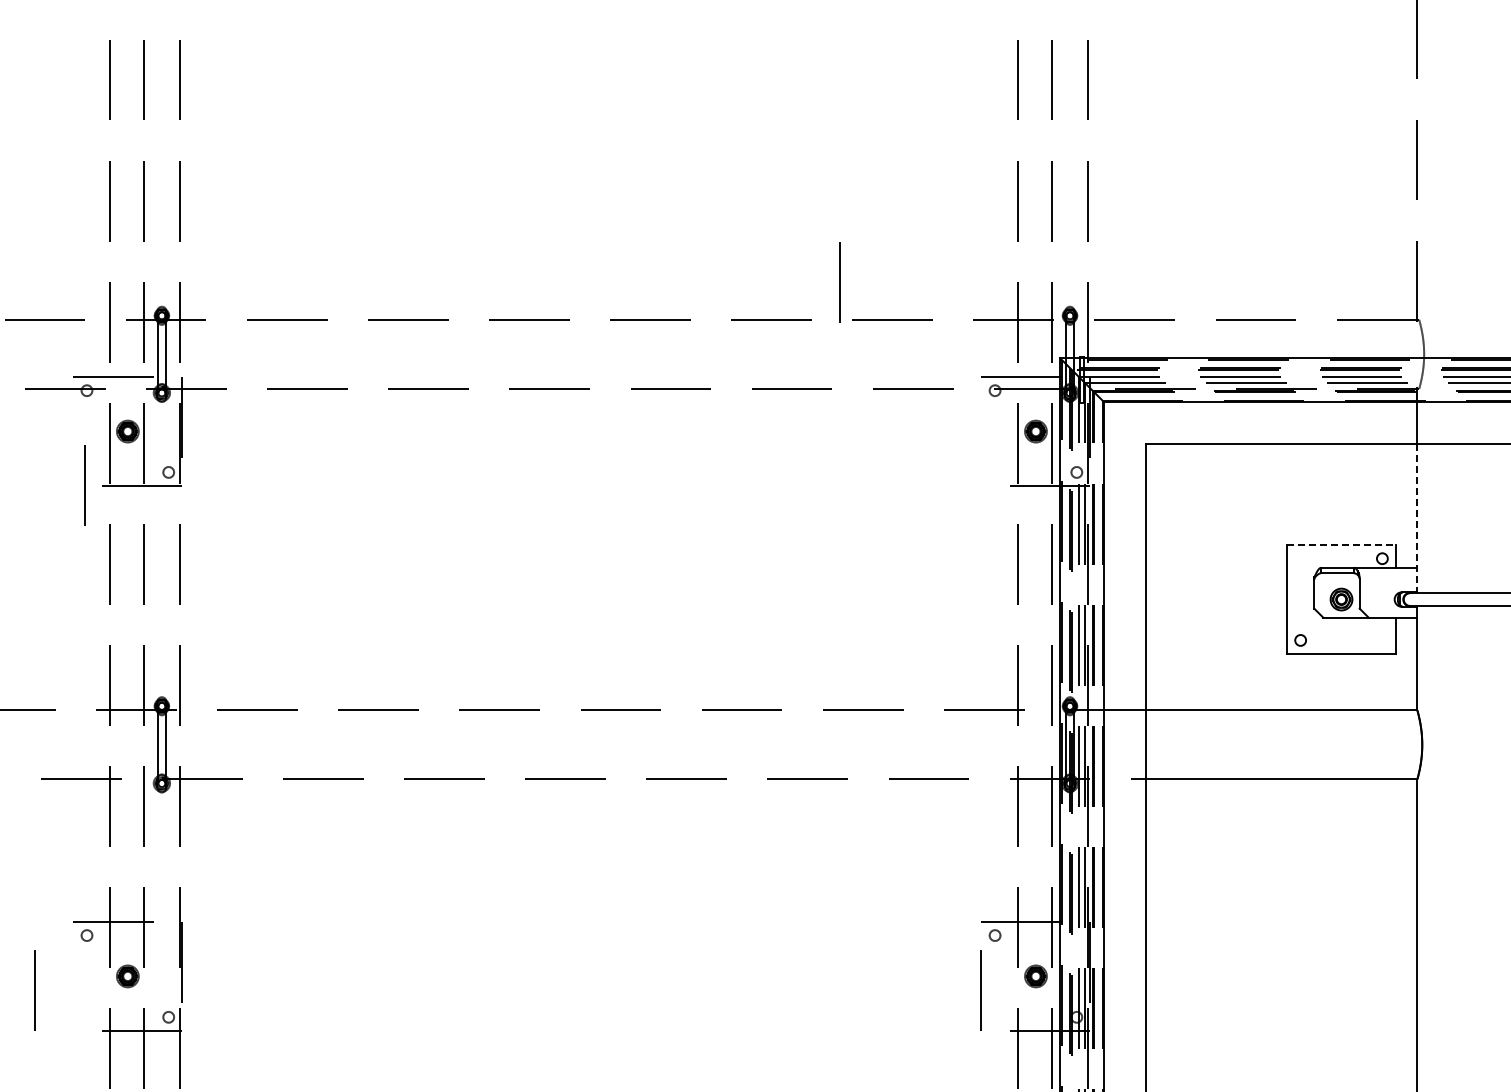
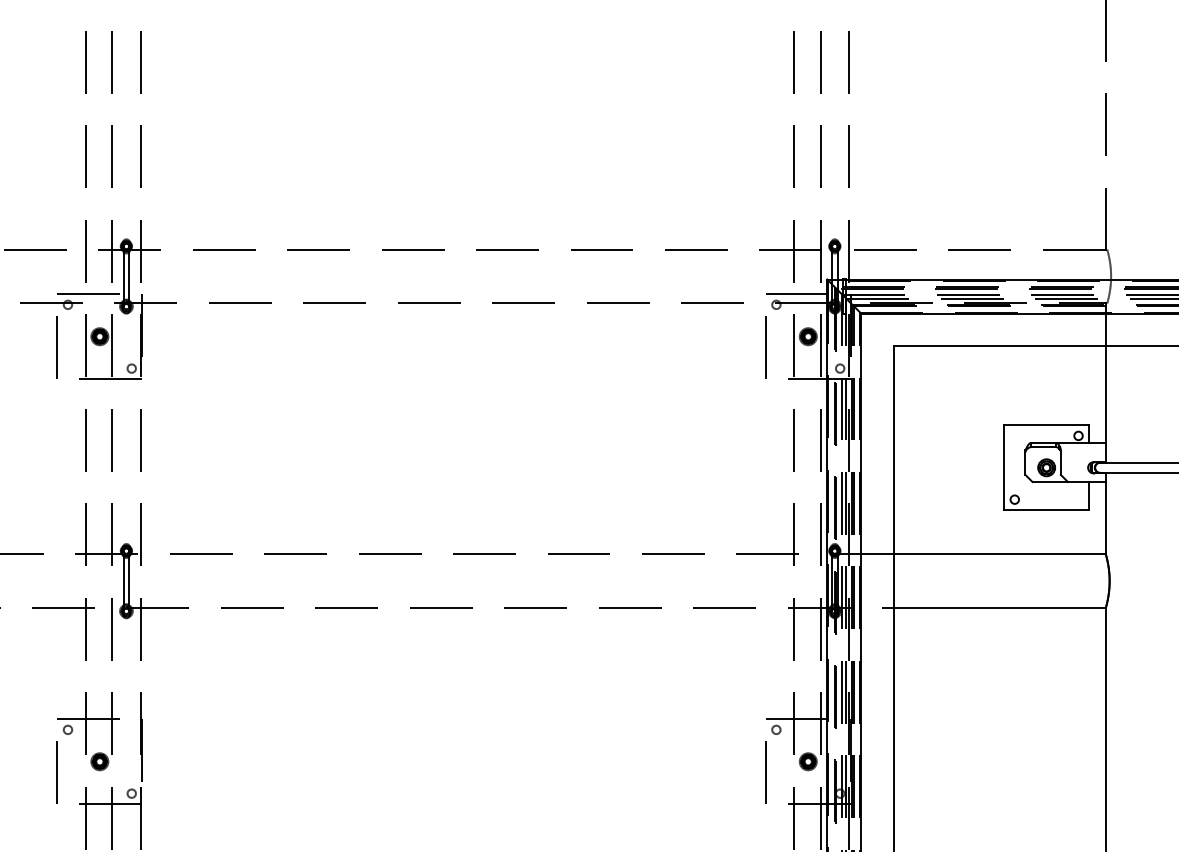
line: (839, 282) -> (765, 347), moved
line: (84, 485) -> (56, 347), moved
line: (1417, 518) -> (1105, 404), dashed -> solid
line: (1342, 545) -> (1047, 425), dashed -> solid
line: (34, 990) -> (56, 772), moved

